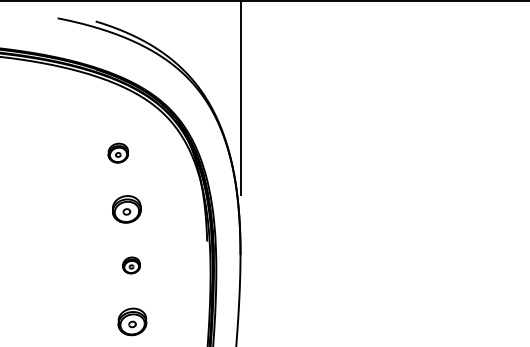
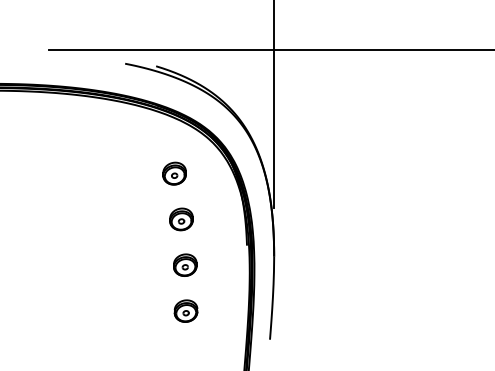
part: (118, 153) -> (174, 173), size x1.43
part: (131, 264) -> (185, 264), size x1.67

